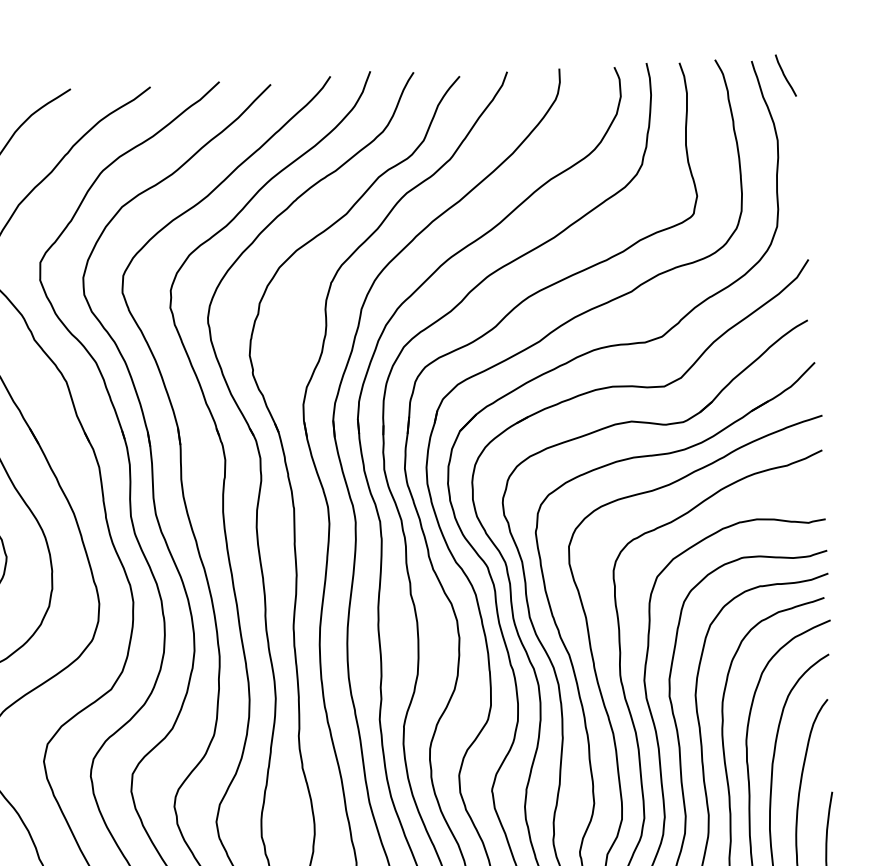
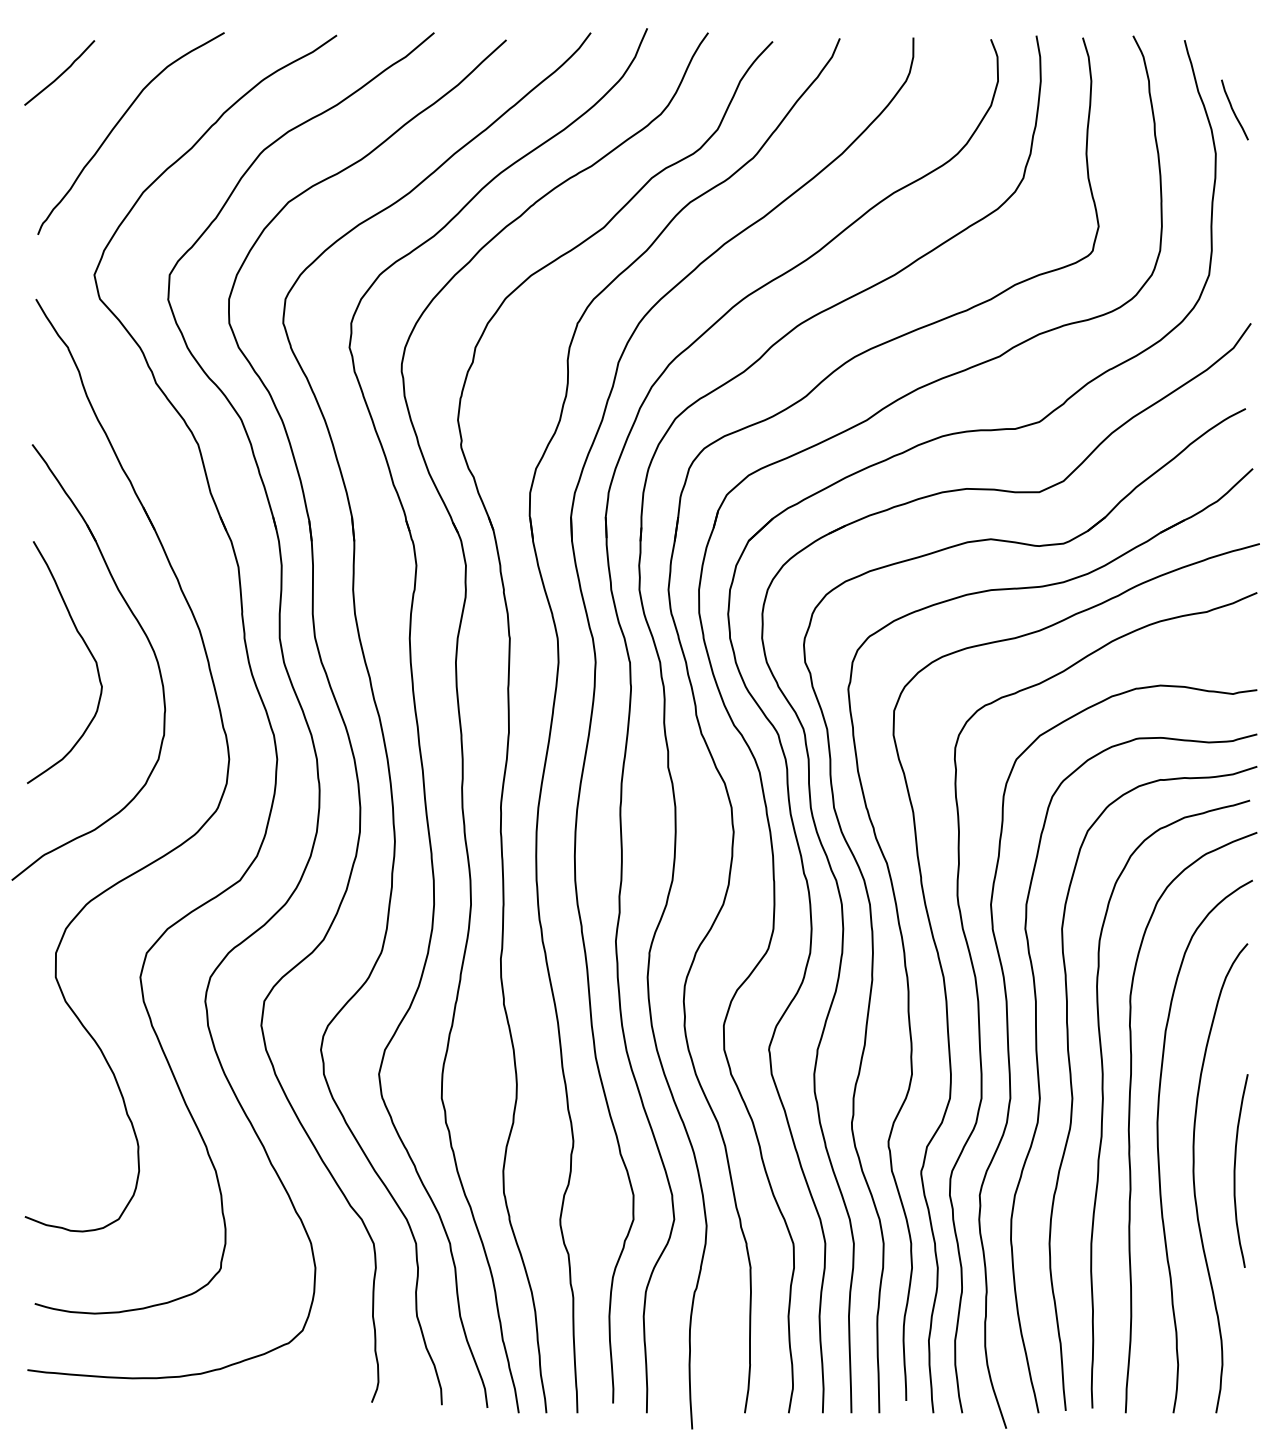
curve: (784, 75) -> (1233, 109), moved

